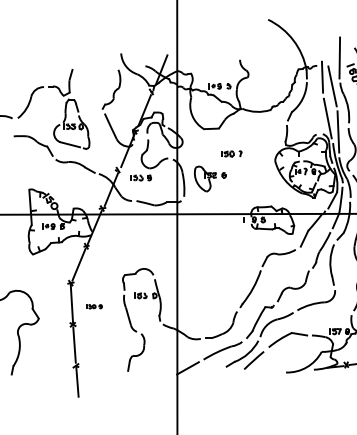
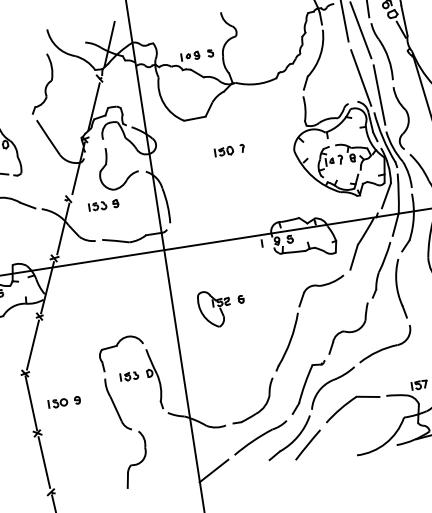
part: (210, 178) -> (222, 306), moved
part: (94, 306) -> (64, 402), size x1.43

